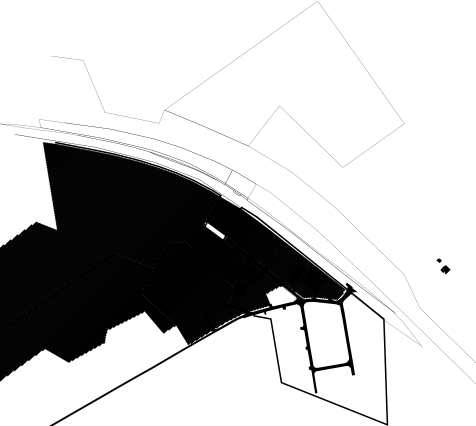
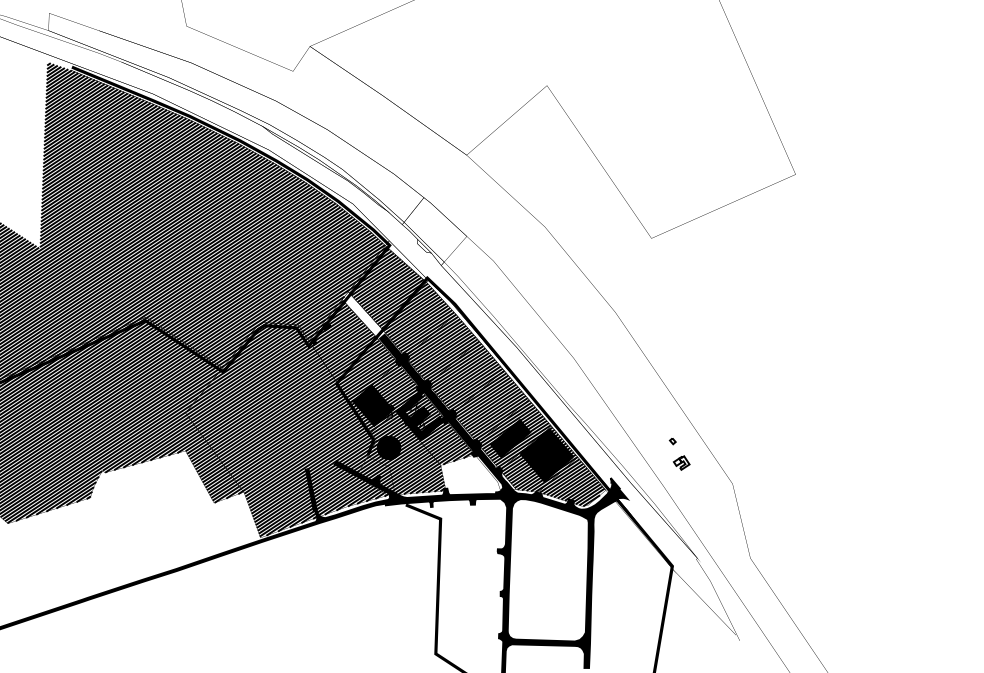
part: (443, 265) -> (679, 453), moved

